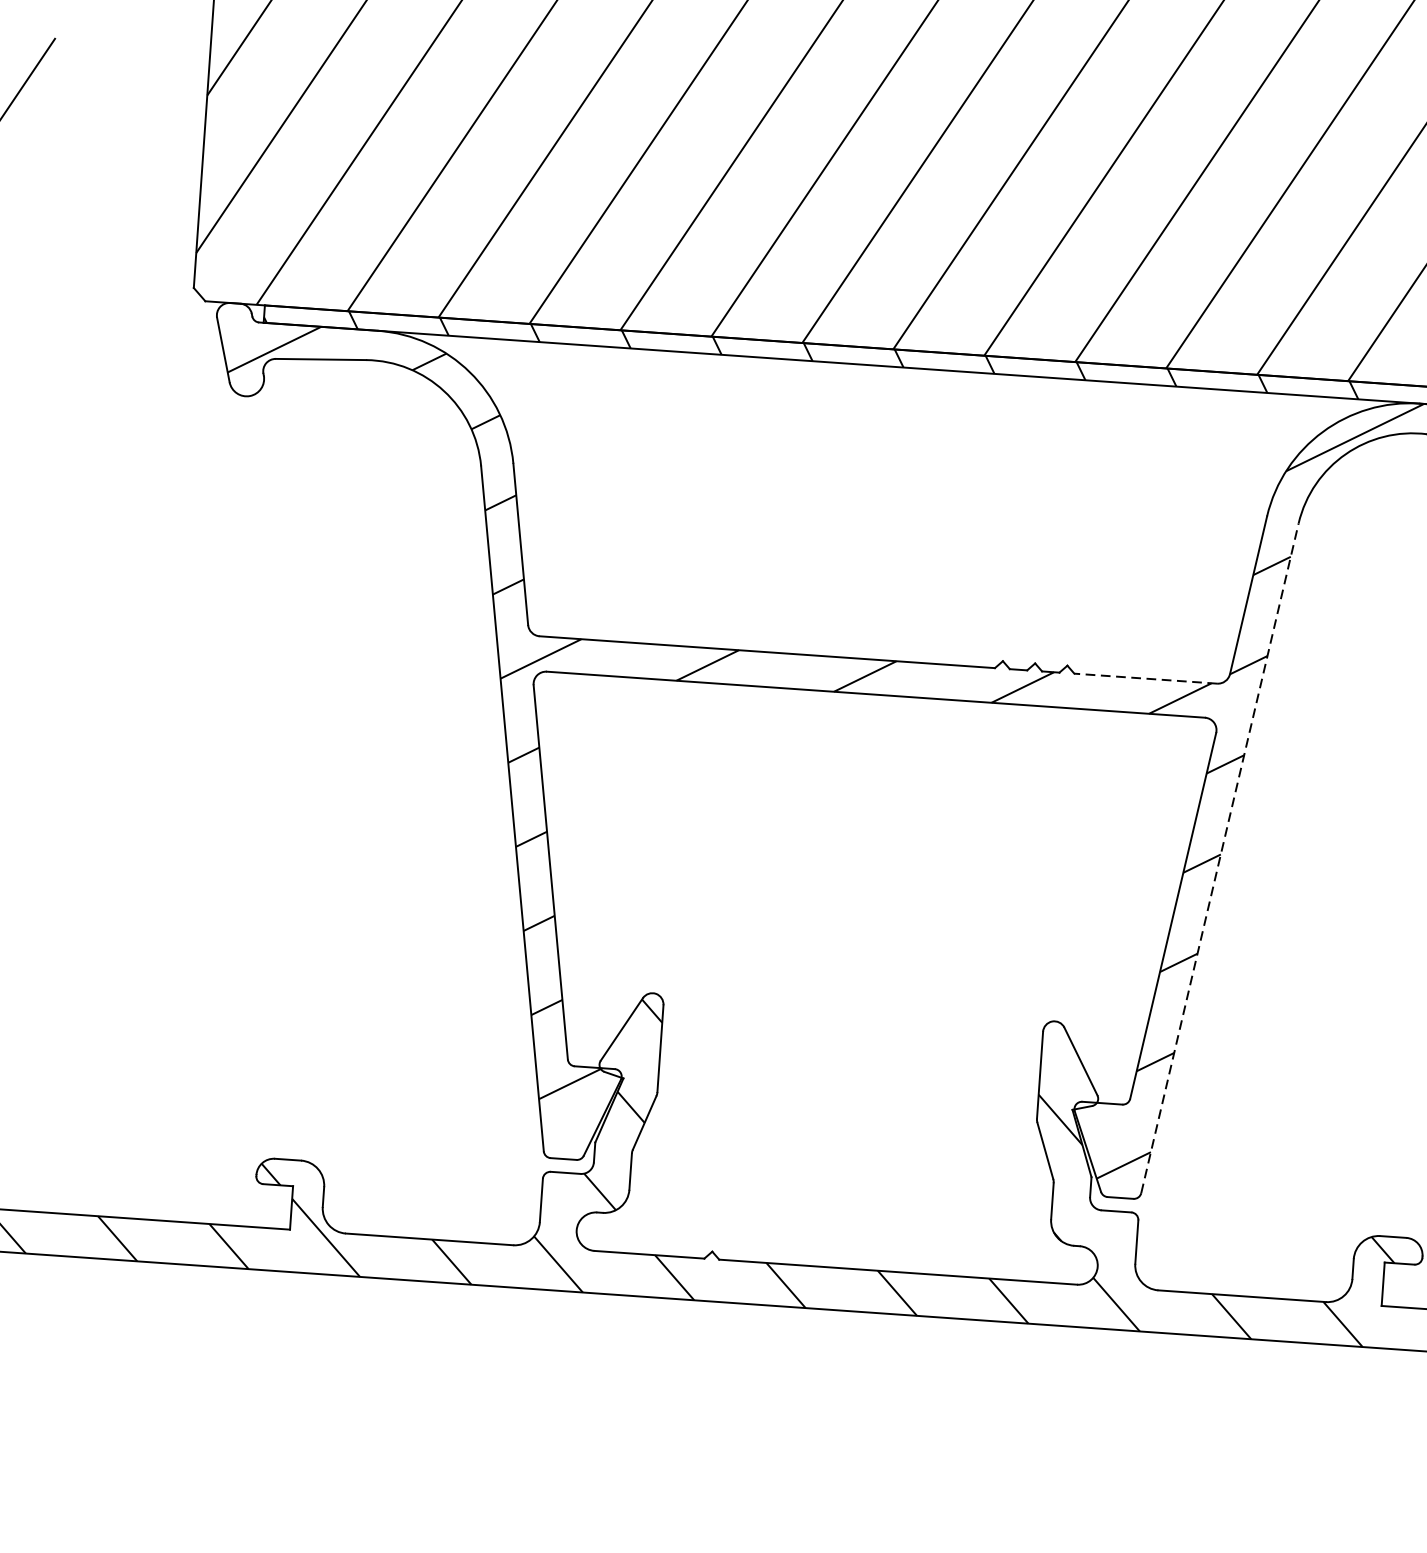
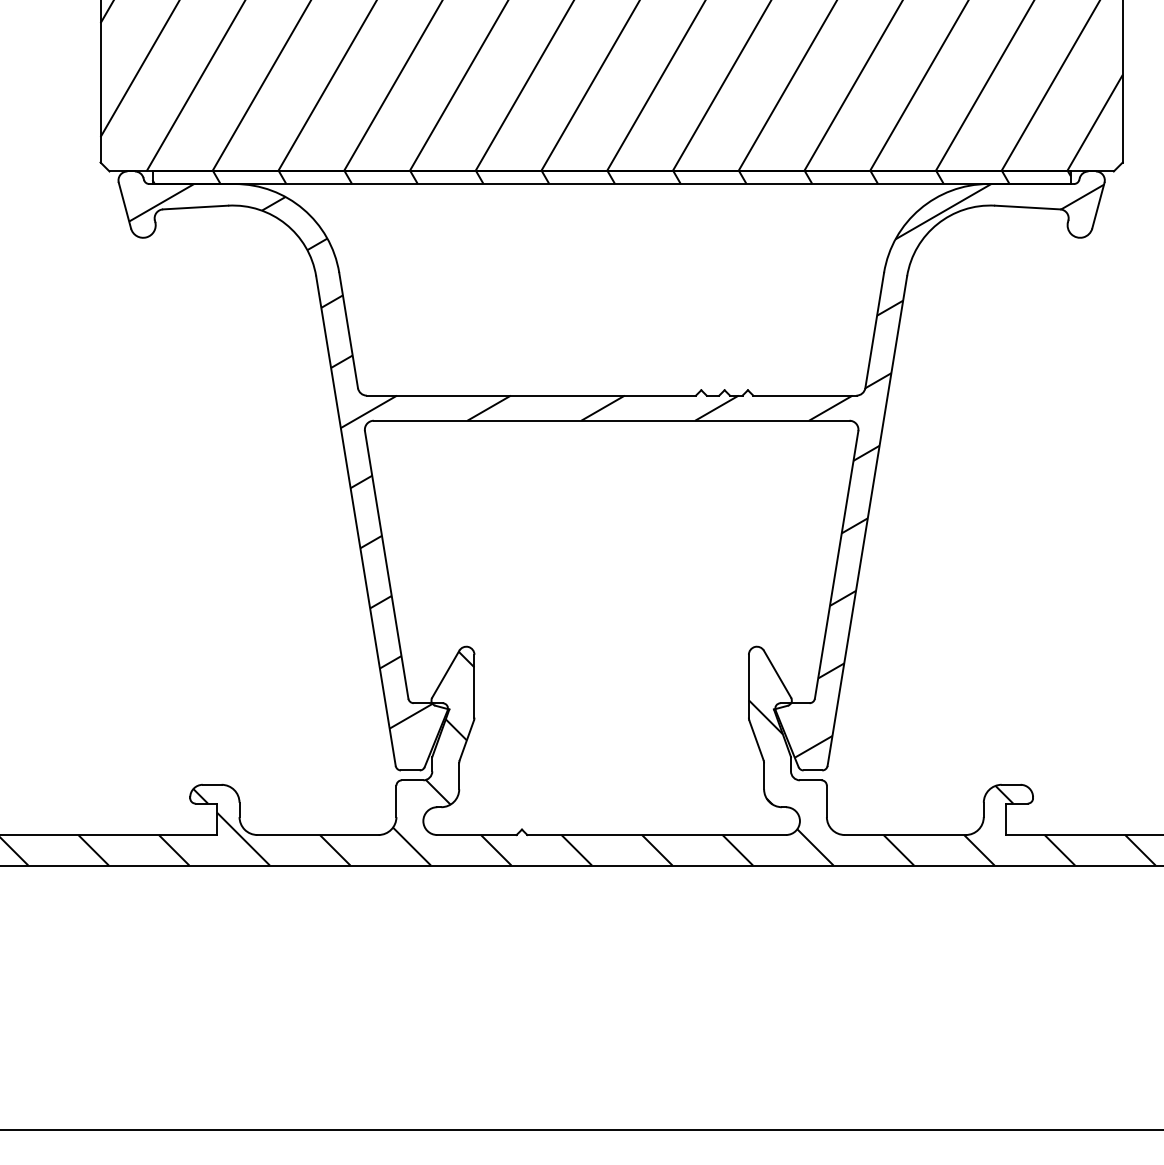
line: (1145, 678) -> (804, 395), dashed -> solid
line: (1220, 857) -> (867, 520), dashed -> solid

